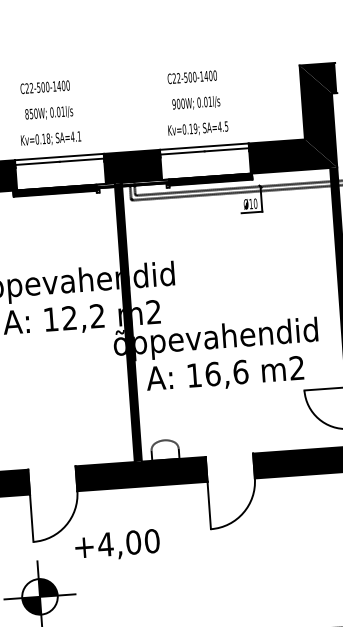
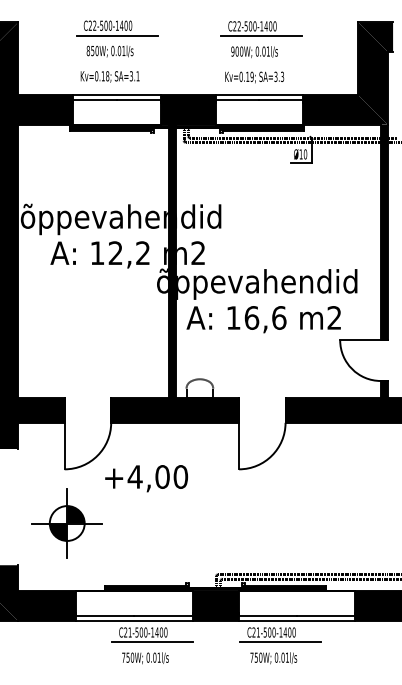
line: (202, 86) -> (261, 36), added
line: (54, 96) -> (116, 35), added
text: (222, 126) -> (278, 76), SA=4.5 -> SA=3.3
text: (72, 137) -> (131, 76), SA=4.1 -> SA=3.1

